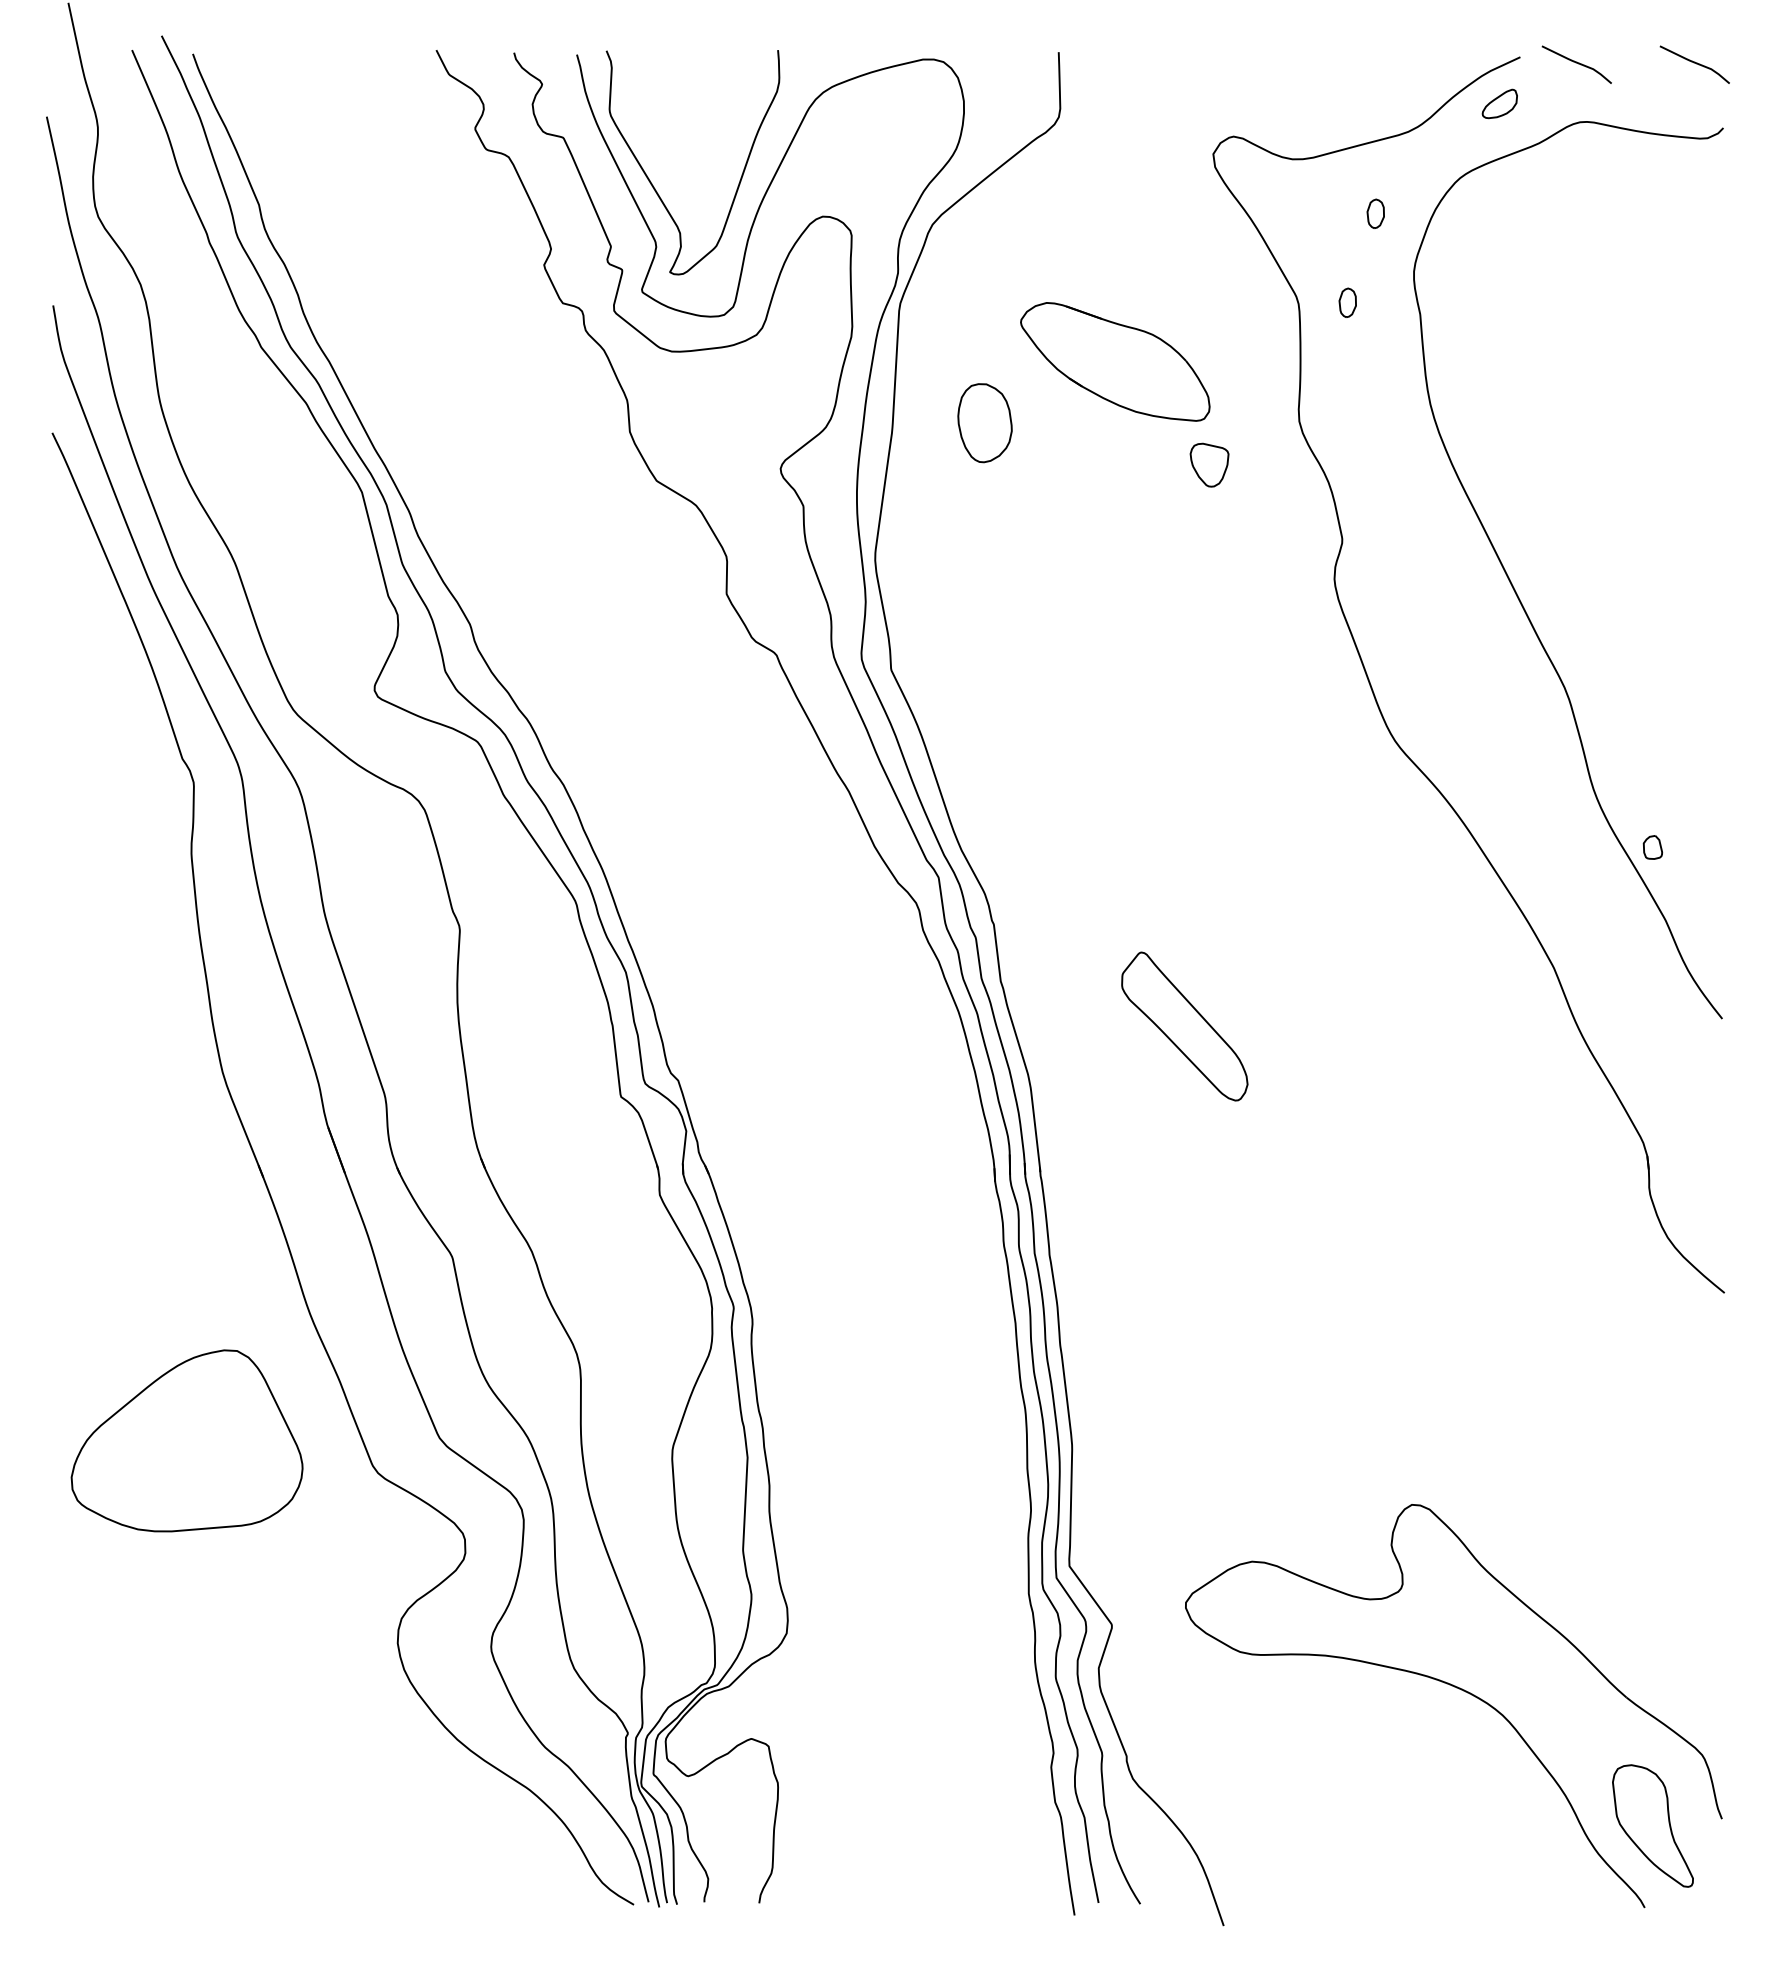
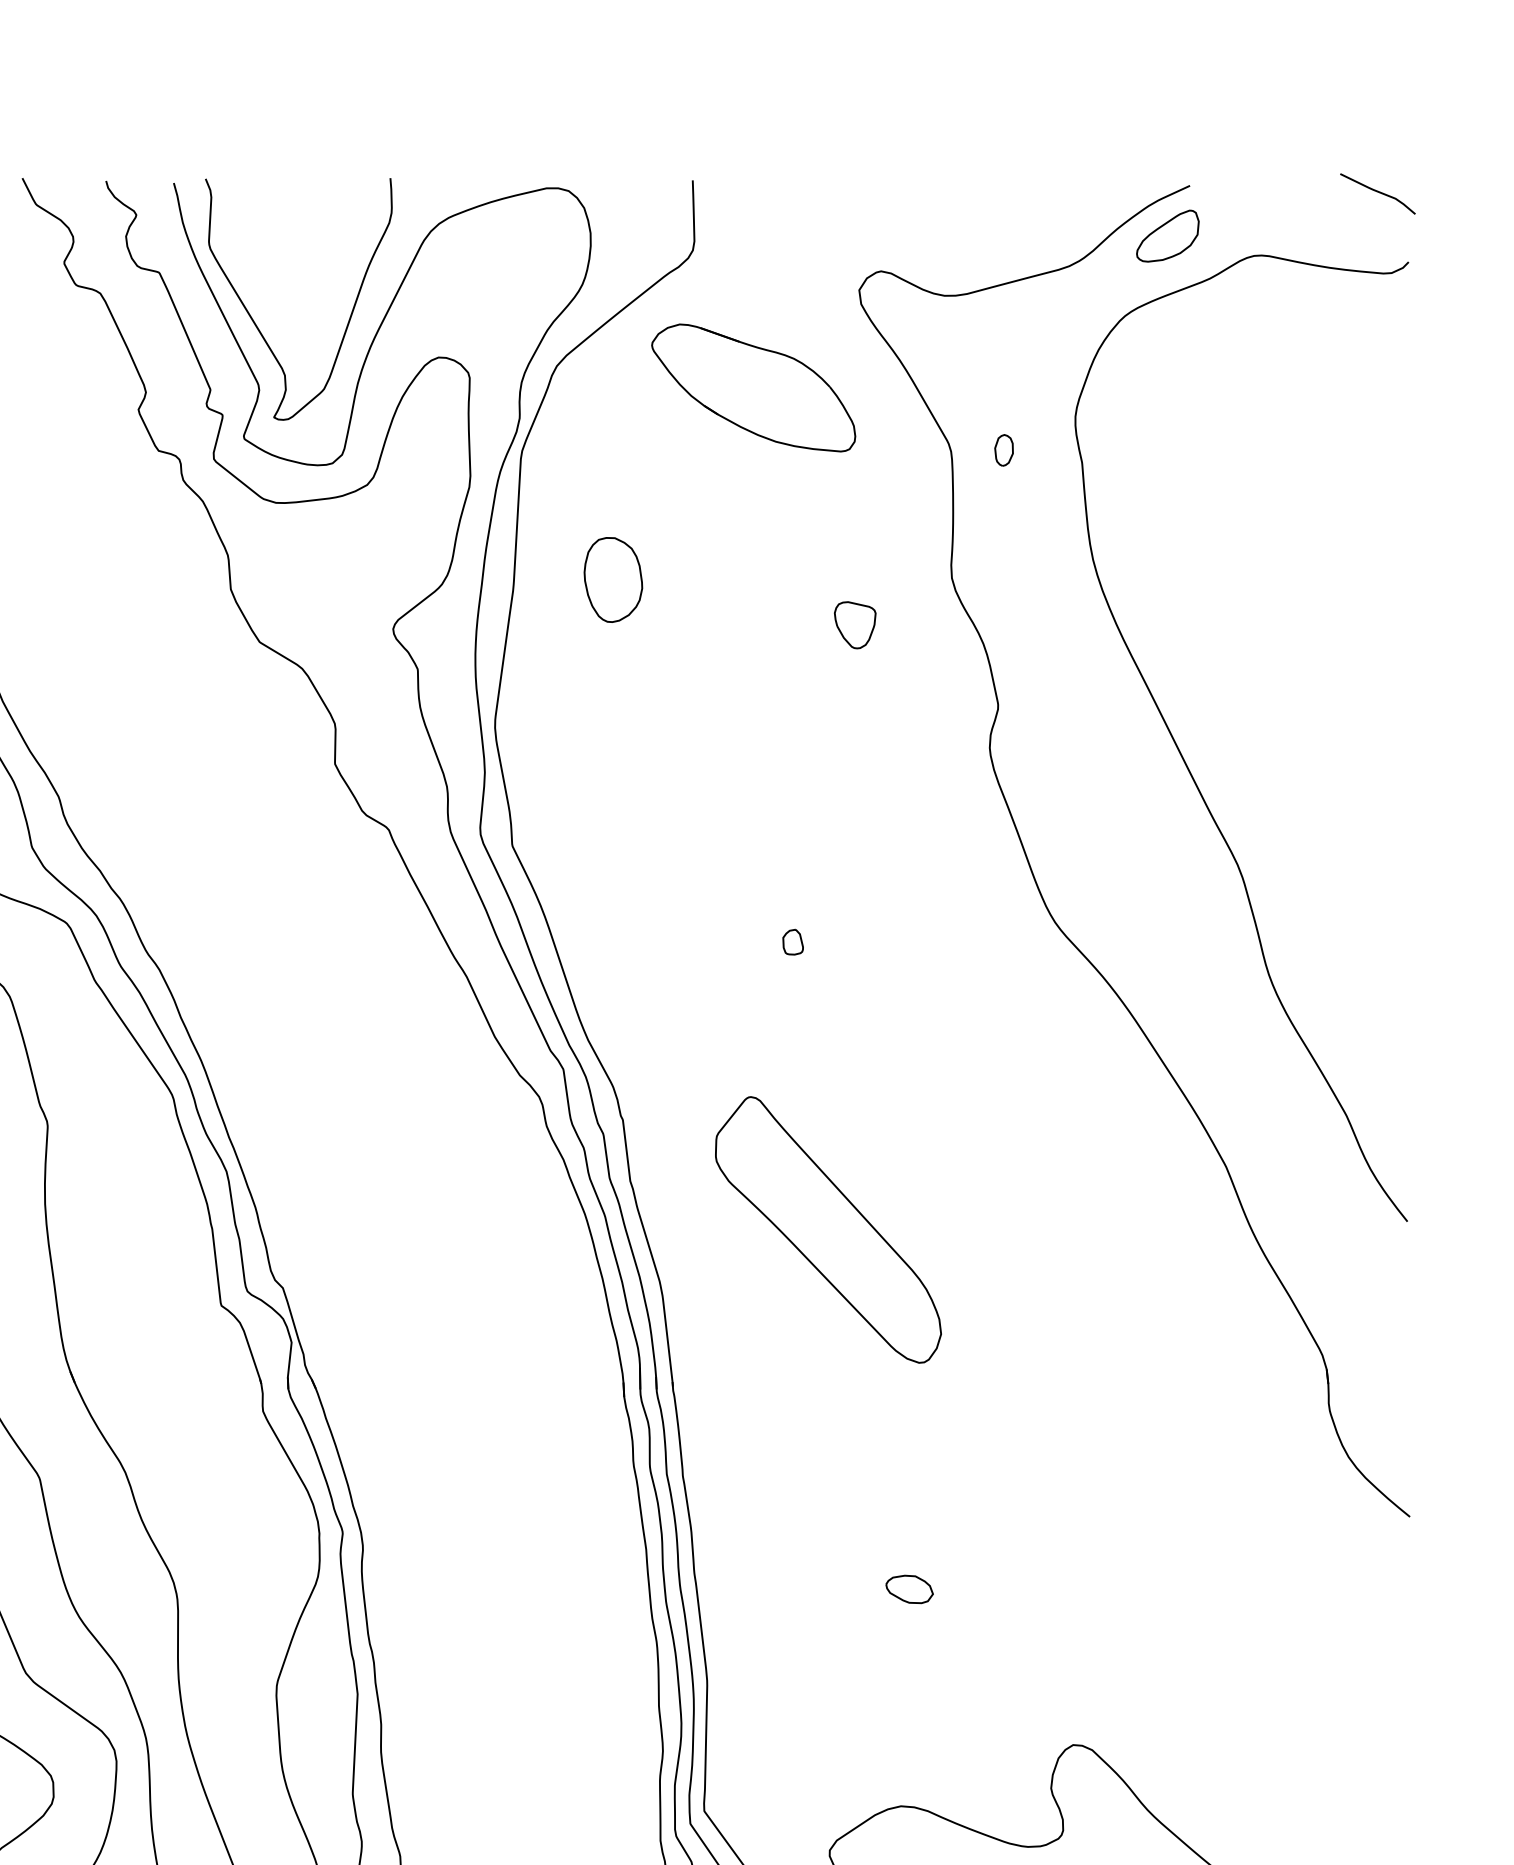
curve: (1576, 63) -> (1250, 192), removed
part: (1499, 103) -> (1167, 235), size x1.67
part: (1375, 213) -> (1033, 354), removed
part: (1115, 361) -> (753, 387), moved
part: (1652, 847) -> (792, 942), moved
part: (1184, 1026) -> (828, 1229), size x1.67
part: (1259, 1359) -> (909, 1588), added

